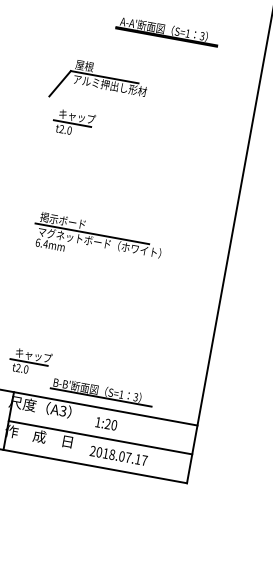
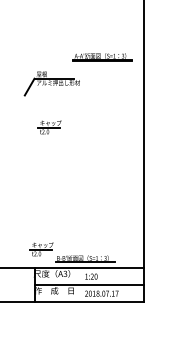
part: (167, 32) -> (102, 57), moved
part: (73, 123) -> (49, 127), moved
part: (96, 239) -> (66, 172), removed

